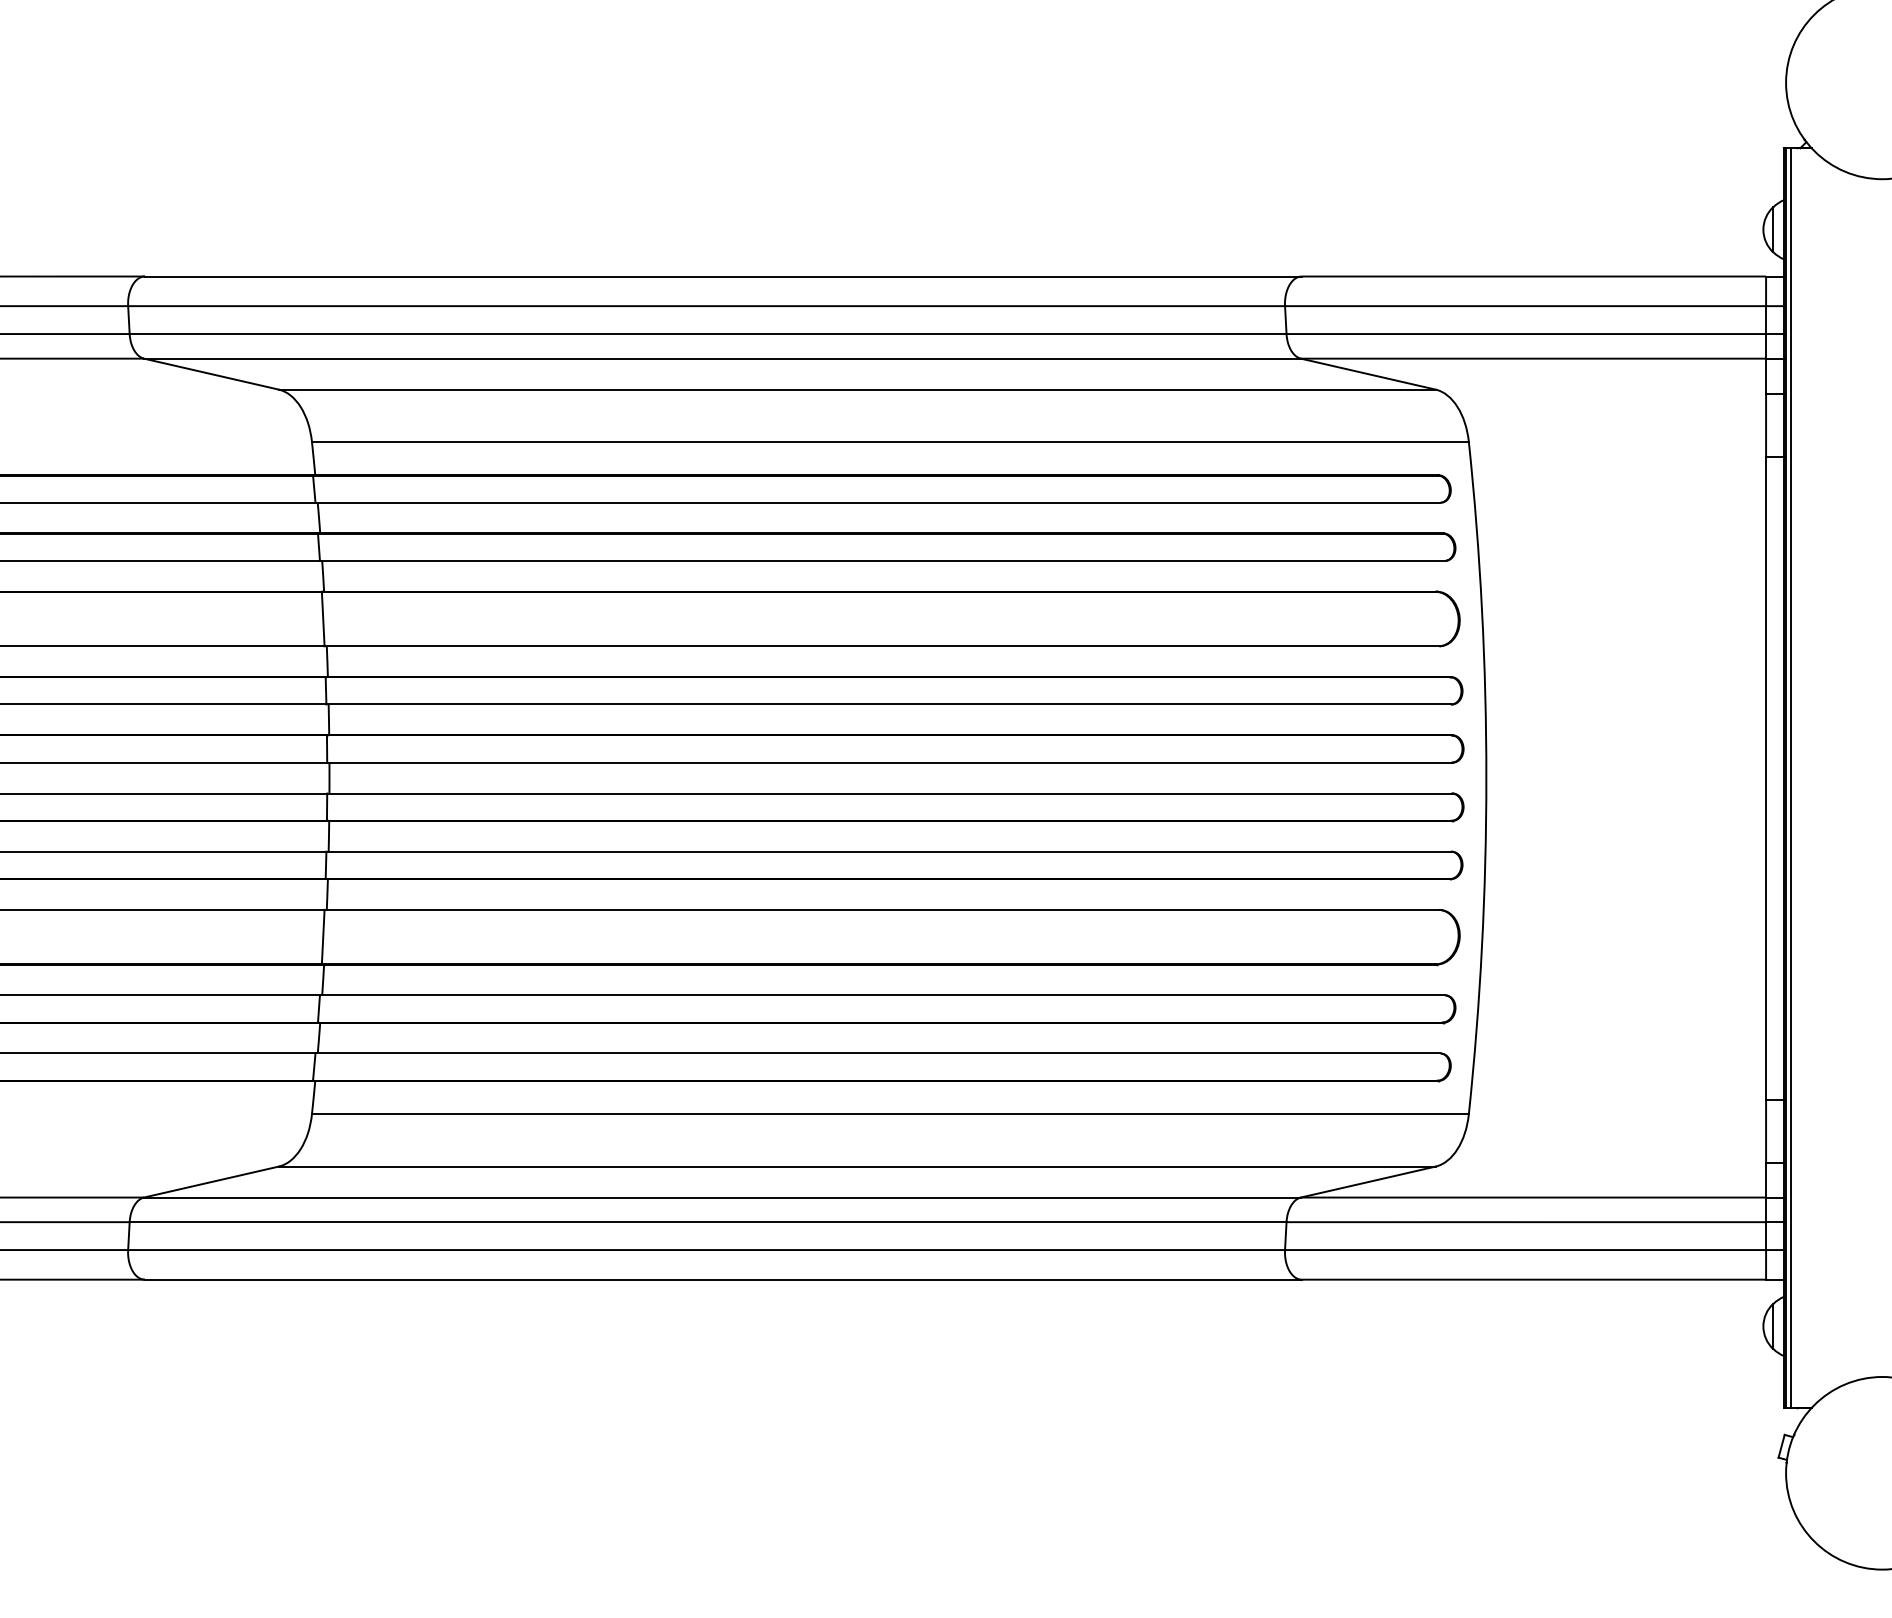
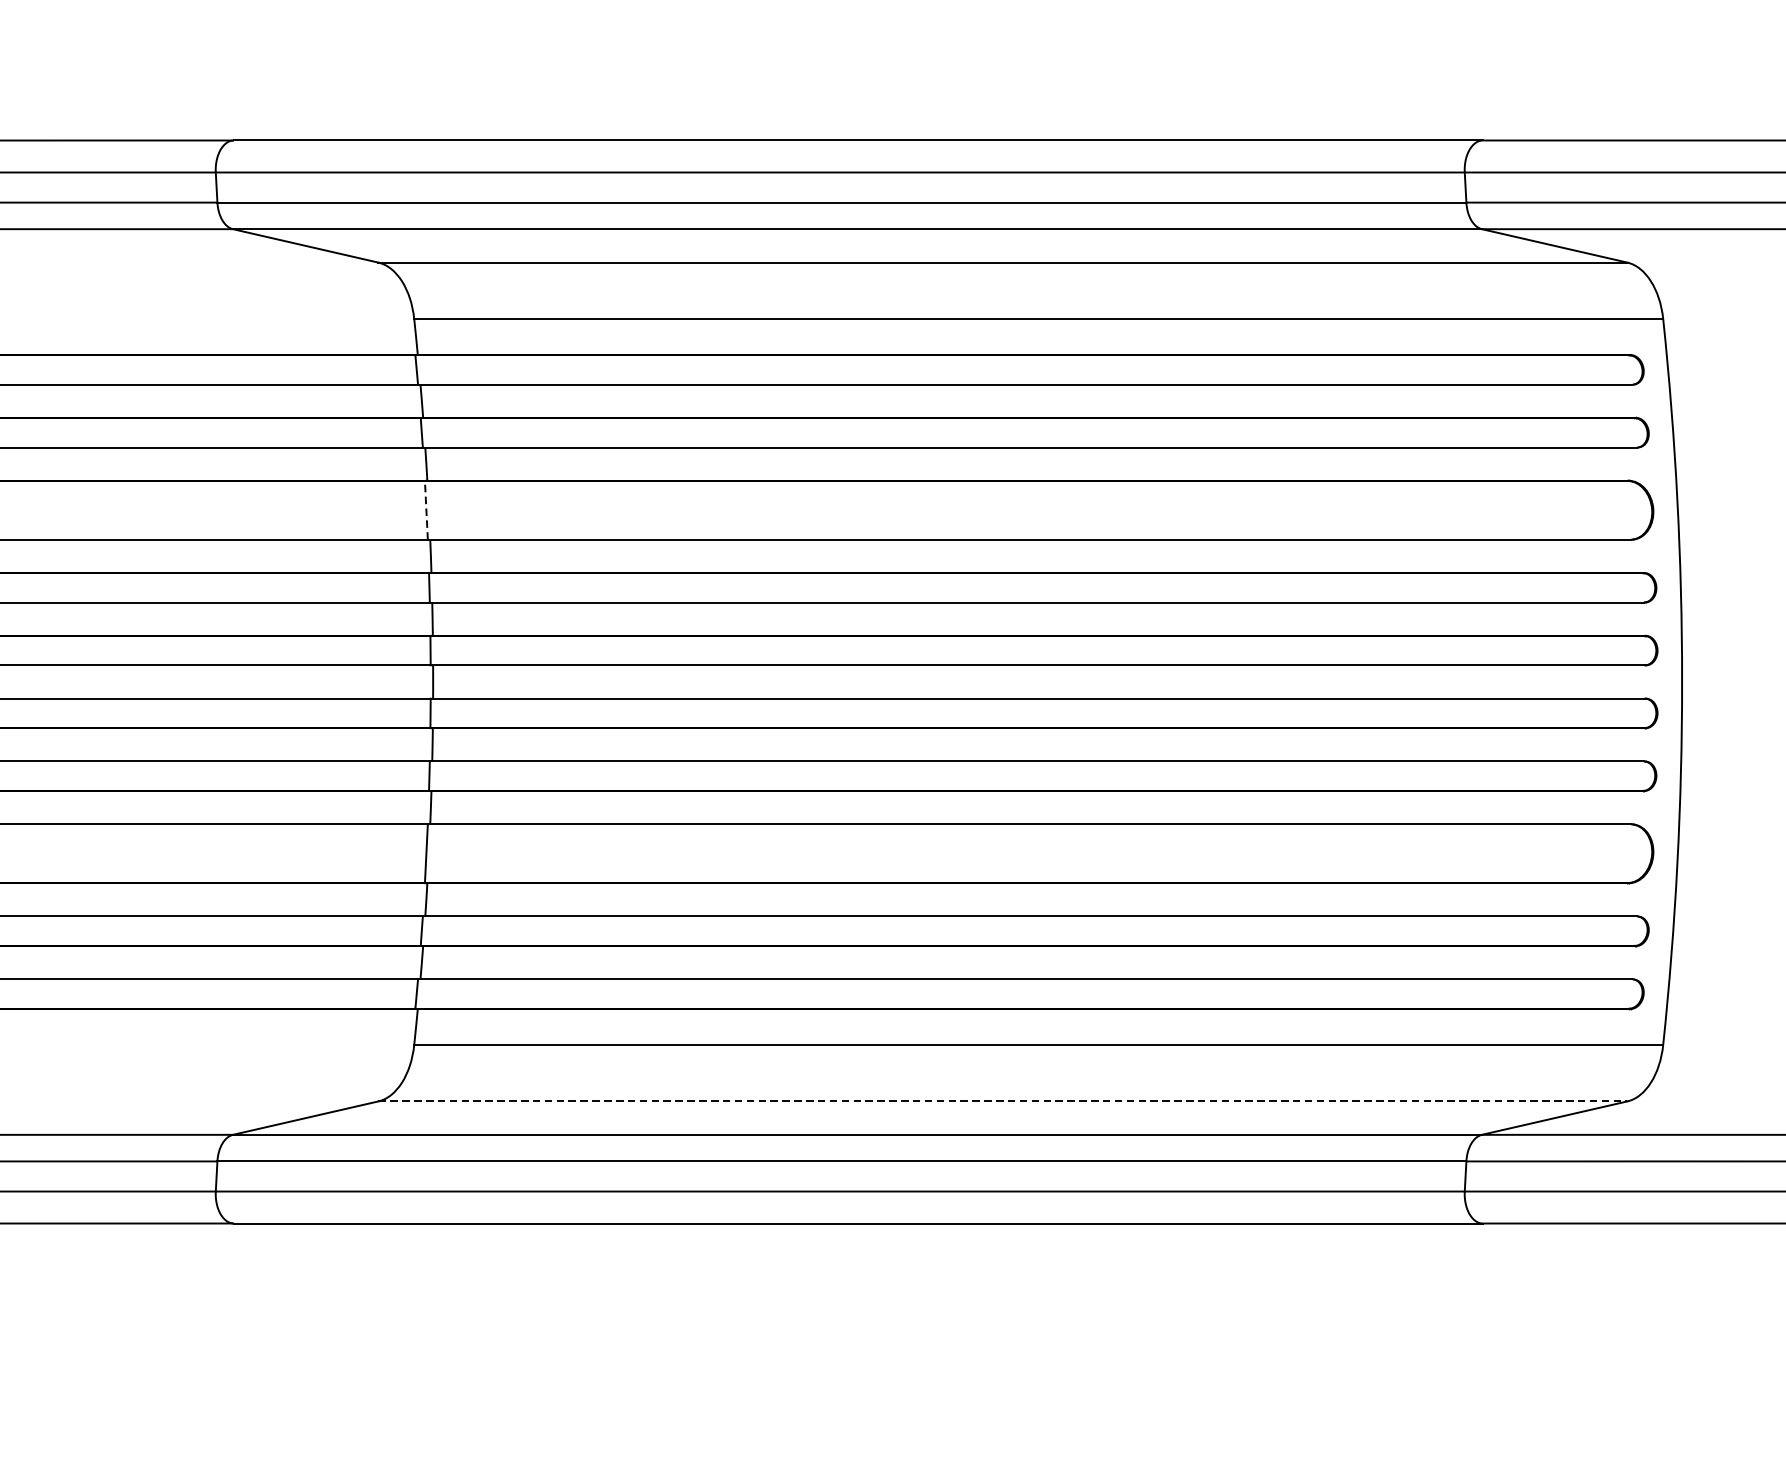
line: (323, 618) -> (426, 509), solid -> dashed
line: (857, 1166) -> (1003, 1101), solid -> dashed

